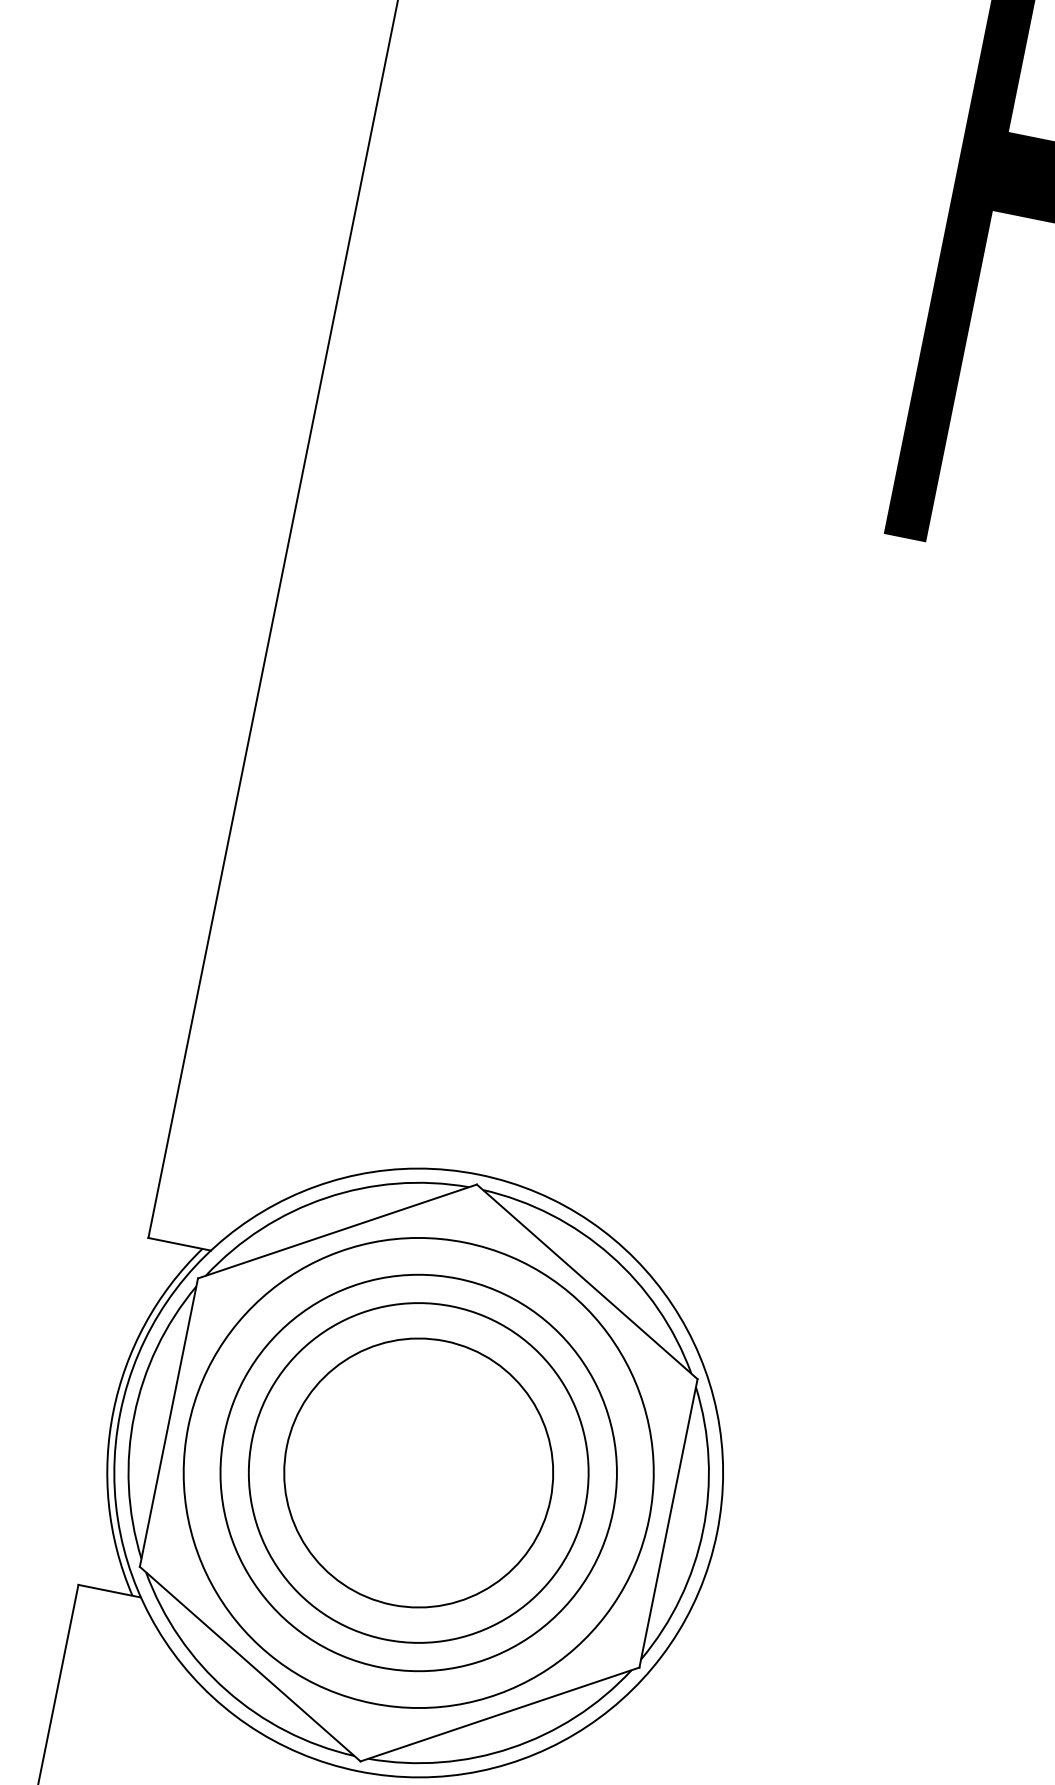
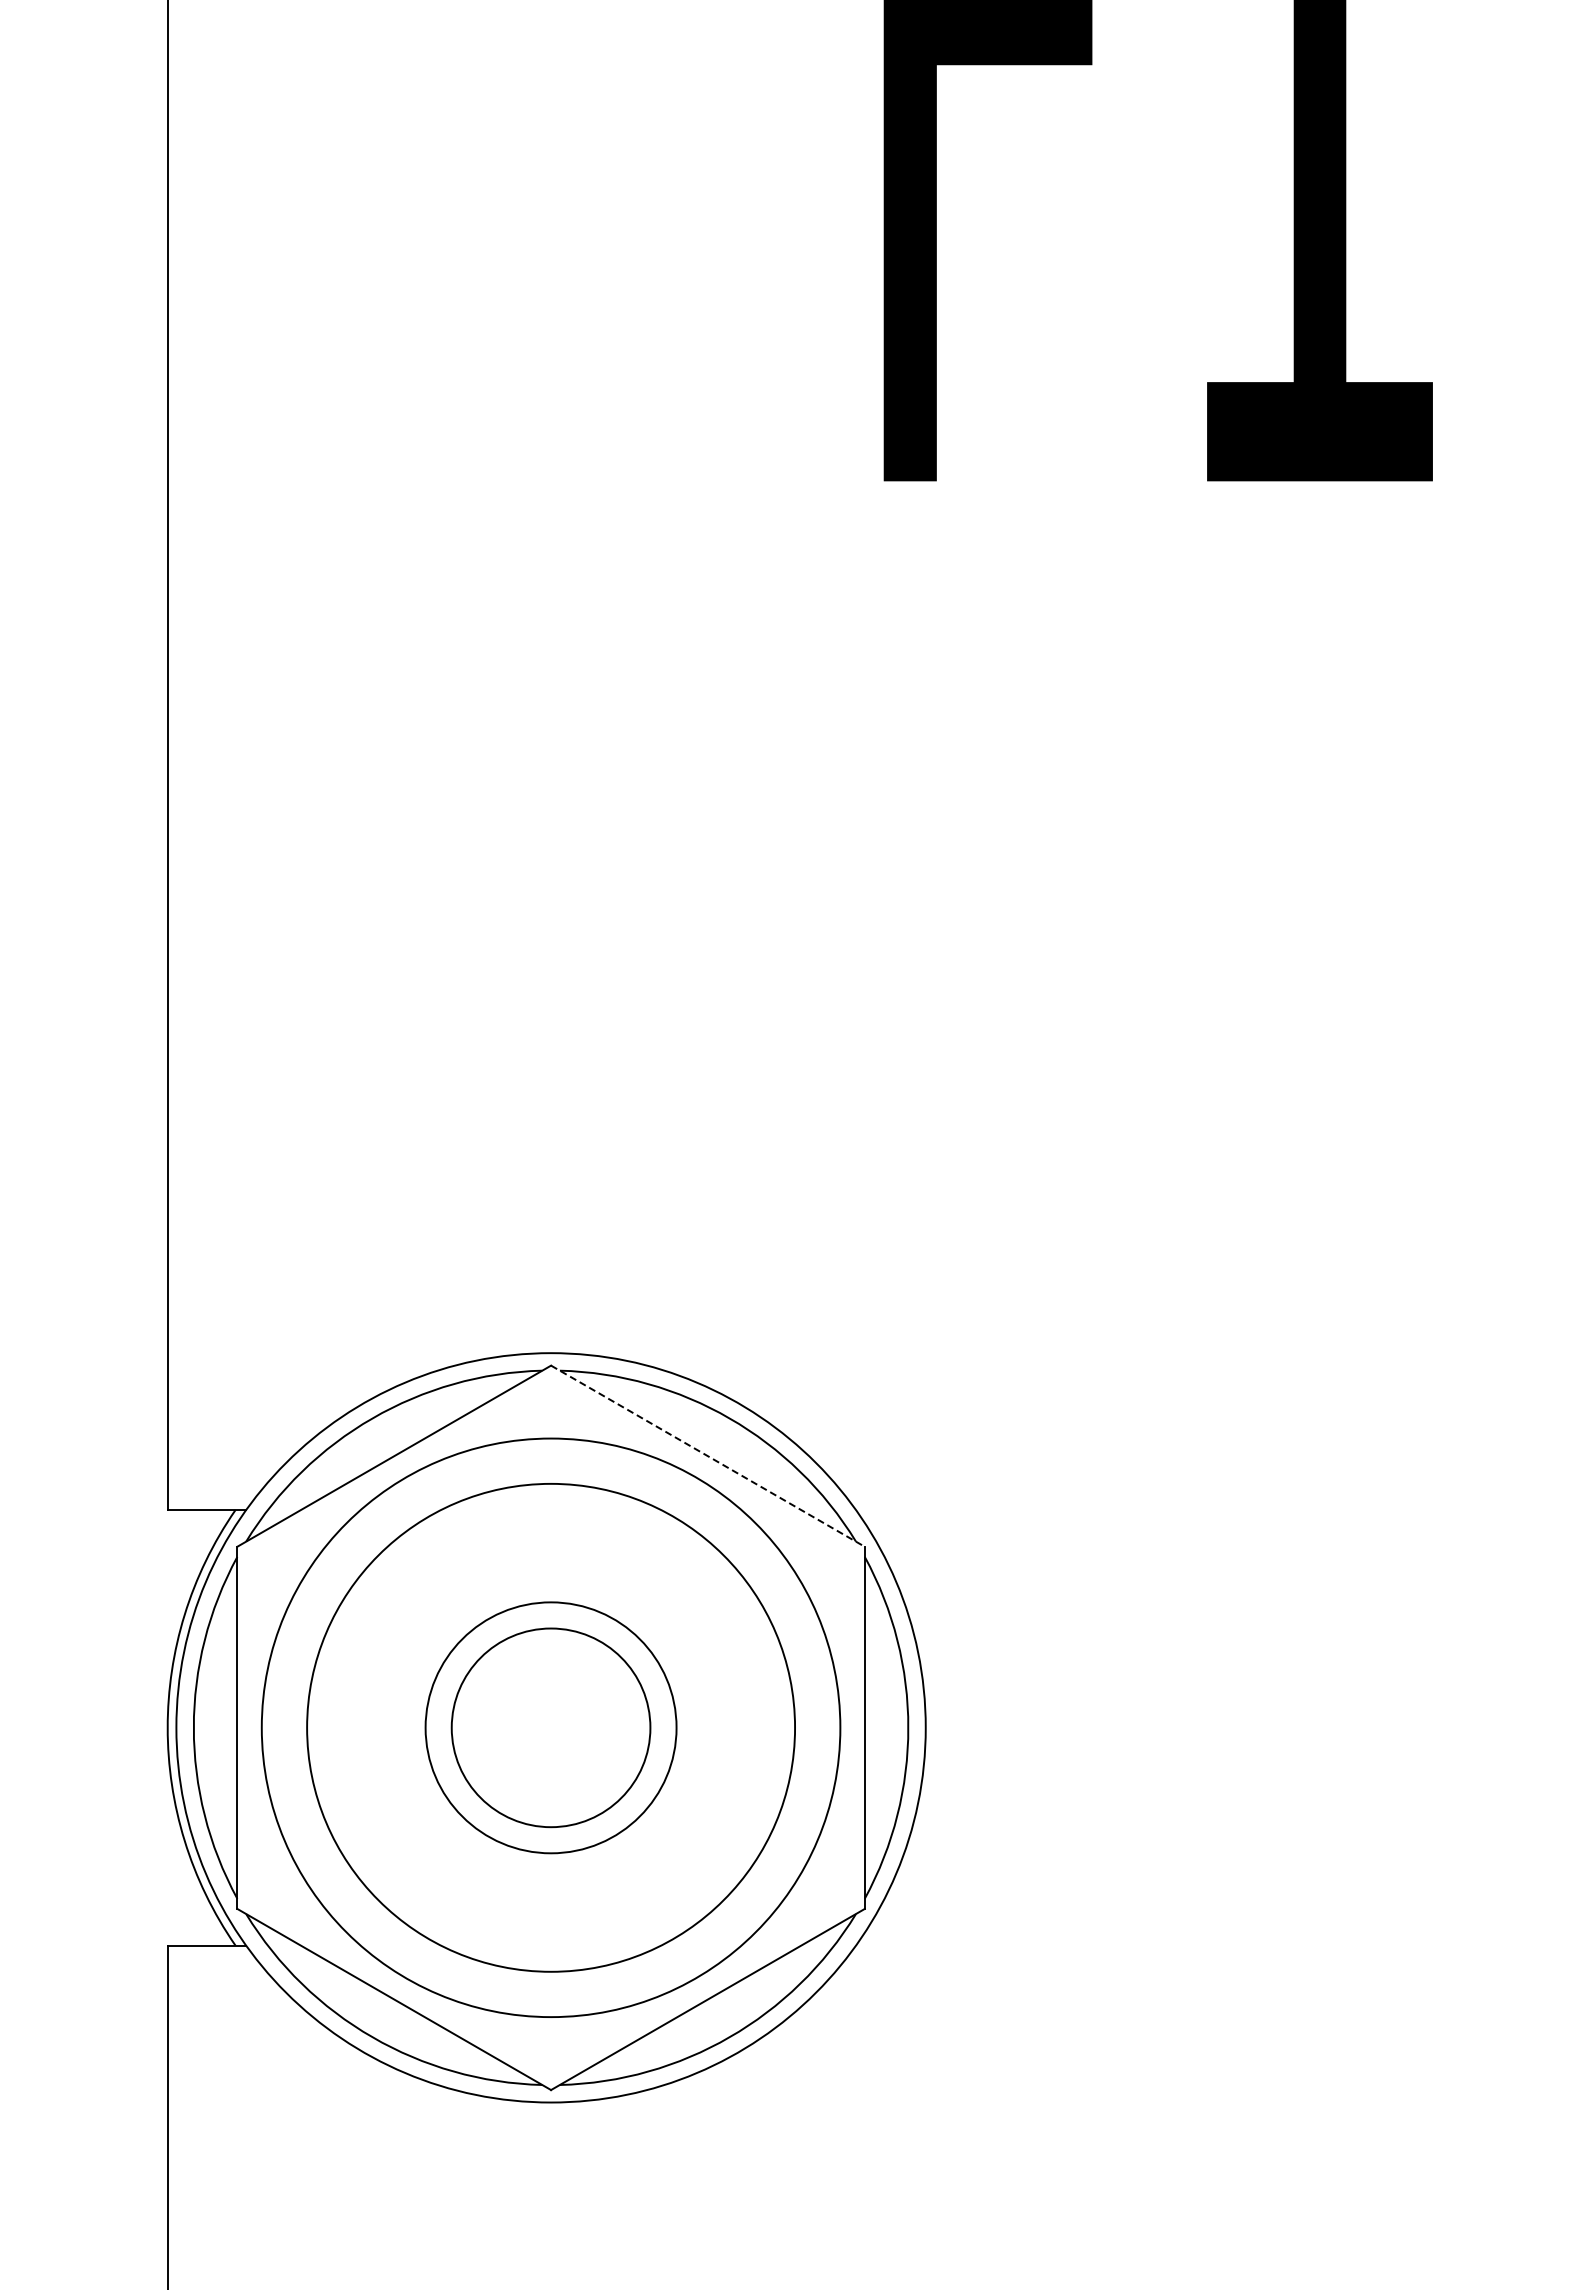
line: (587, 1282) -> (708, 1456), solid -> dashed
circle: (418, 1472) -> (550, 1727), size x0.6
circle: (418, 1472) -> (550, 1727), size x0.6

